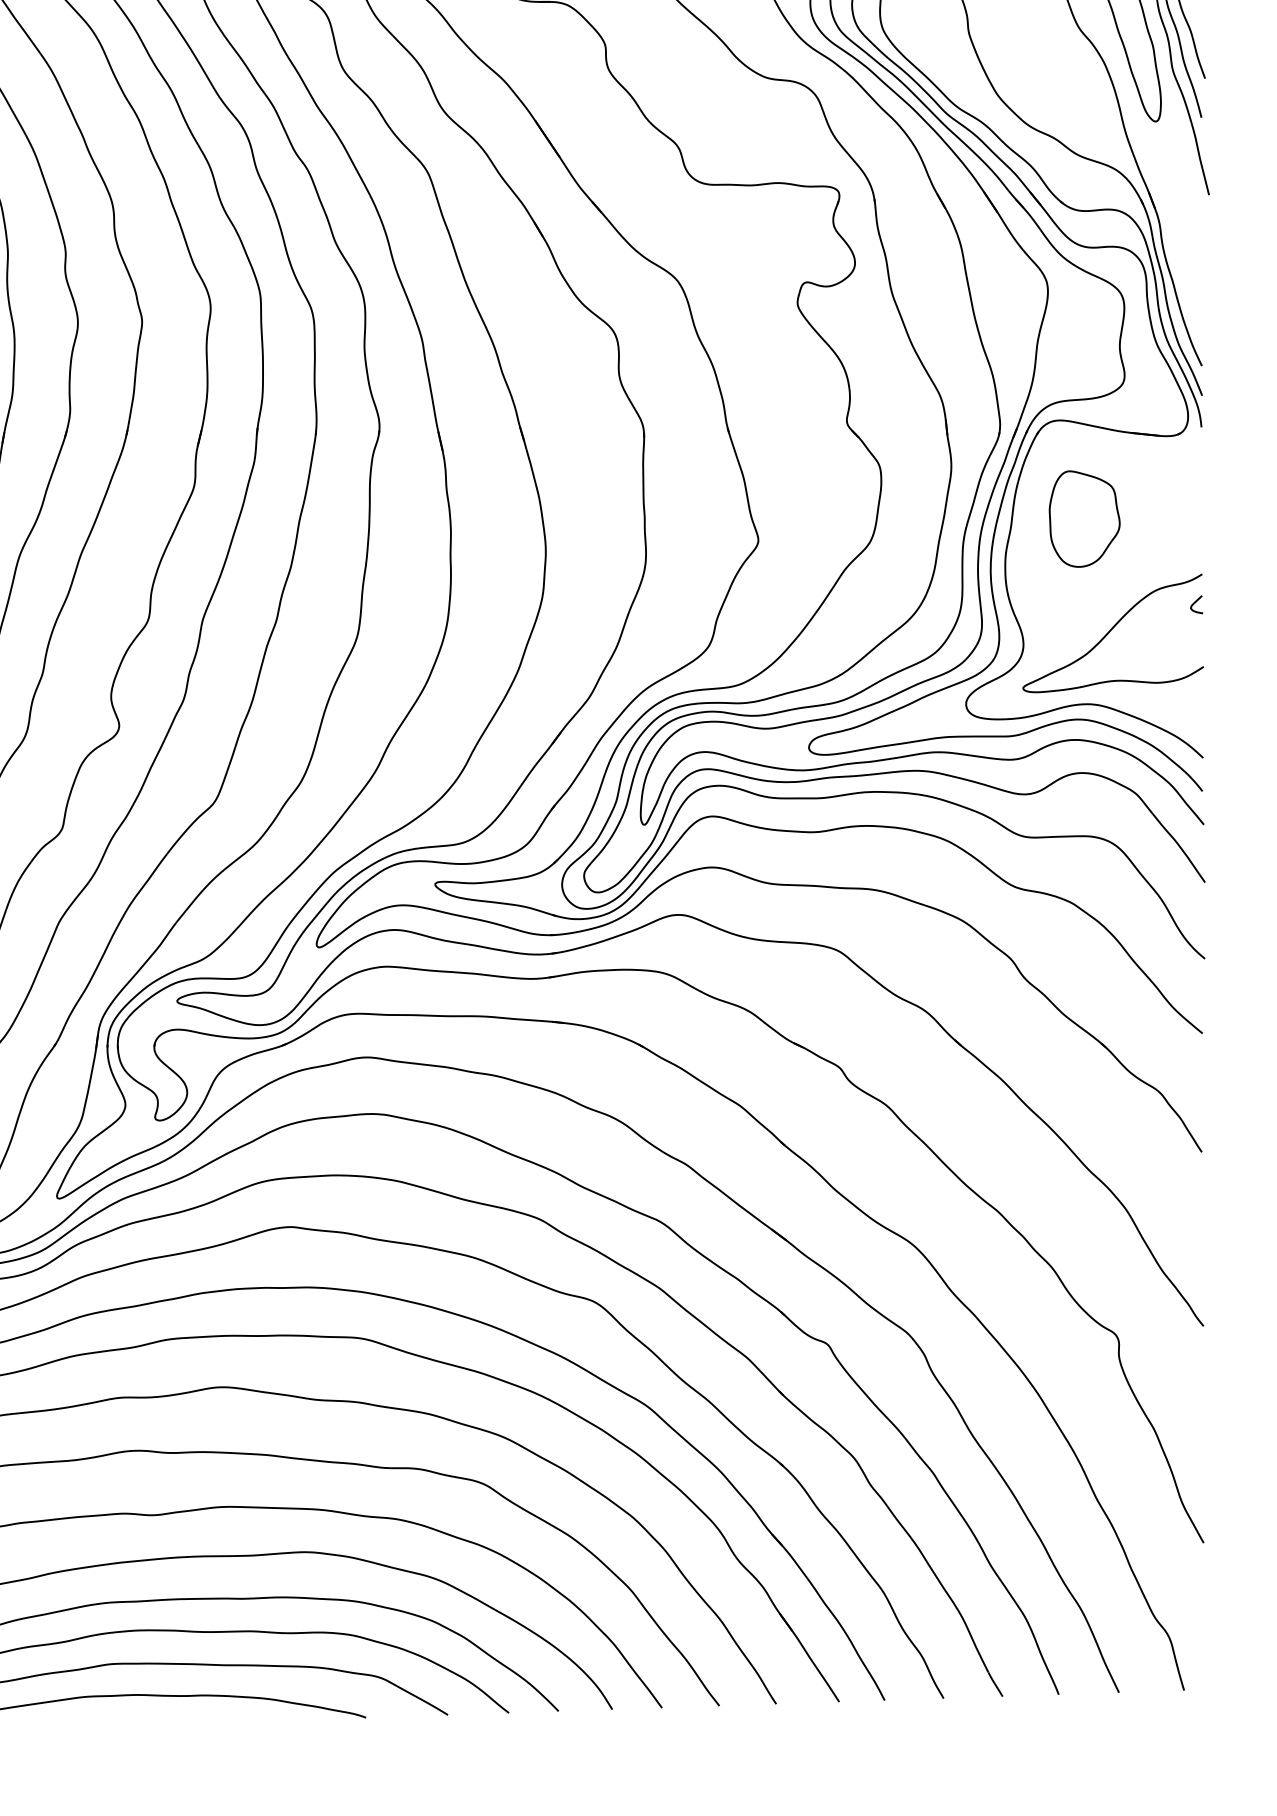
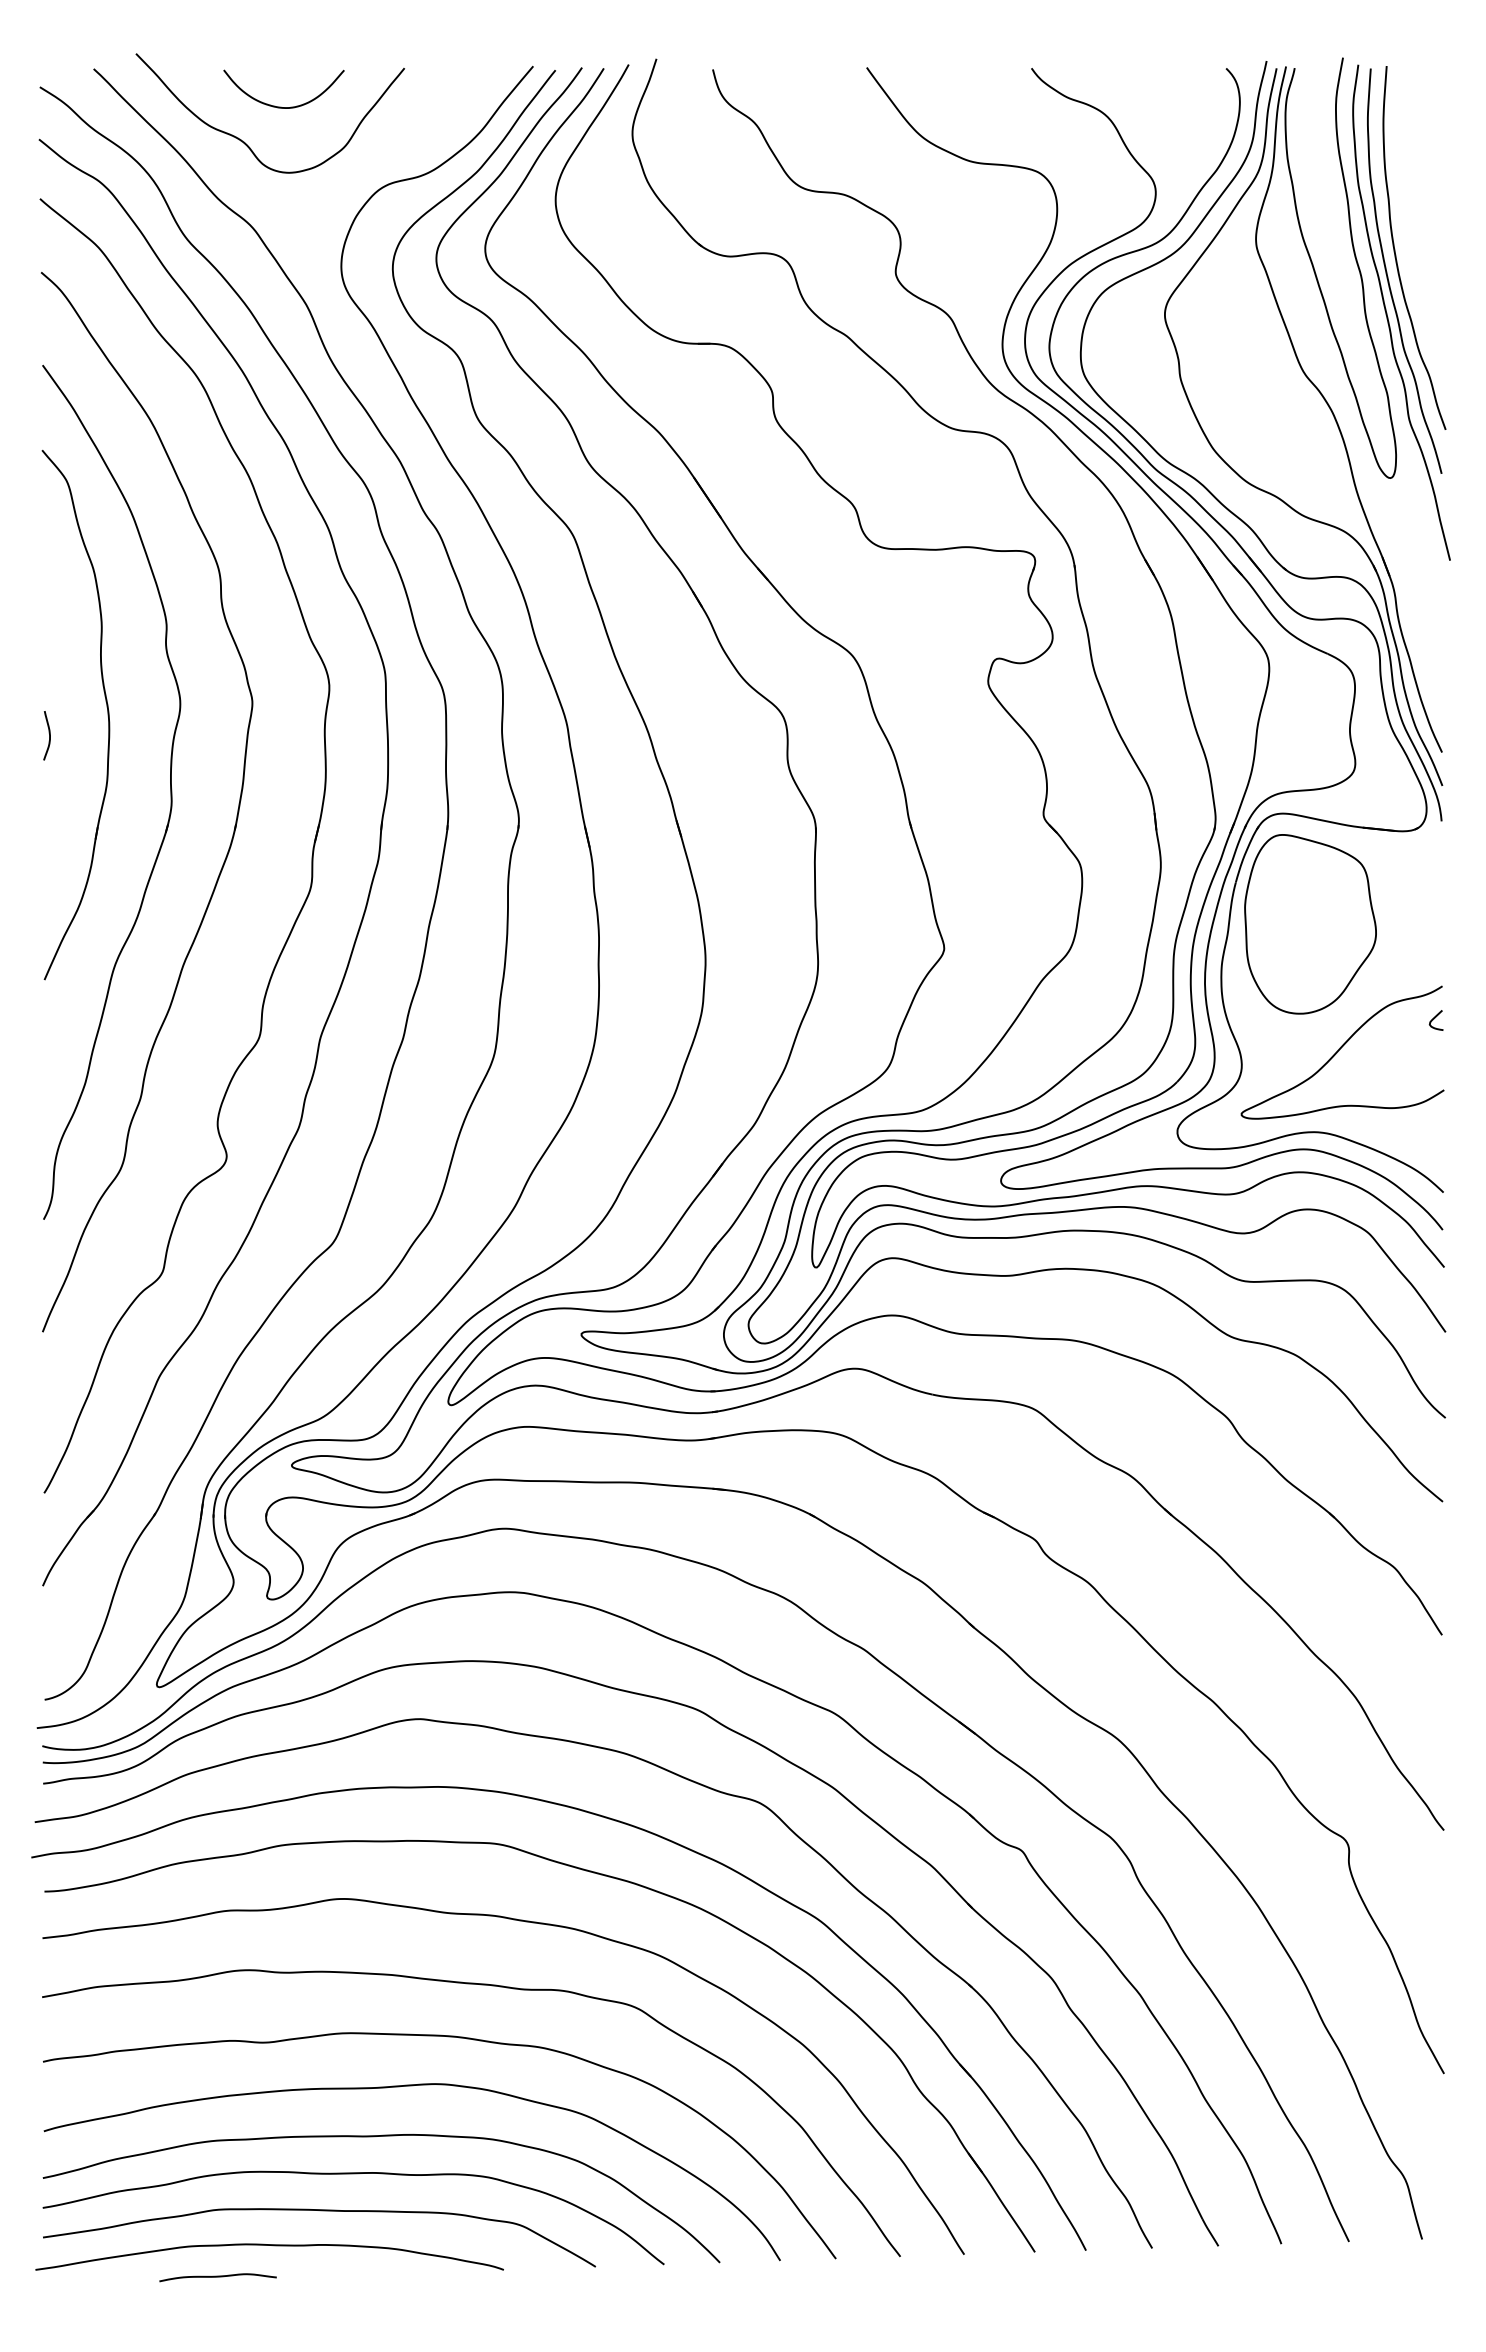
part: (1084, 519) -> (1310, 924), size x1.67
curve: (111, 1724) -> (217, 2277), added

